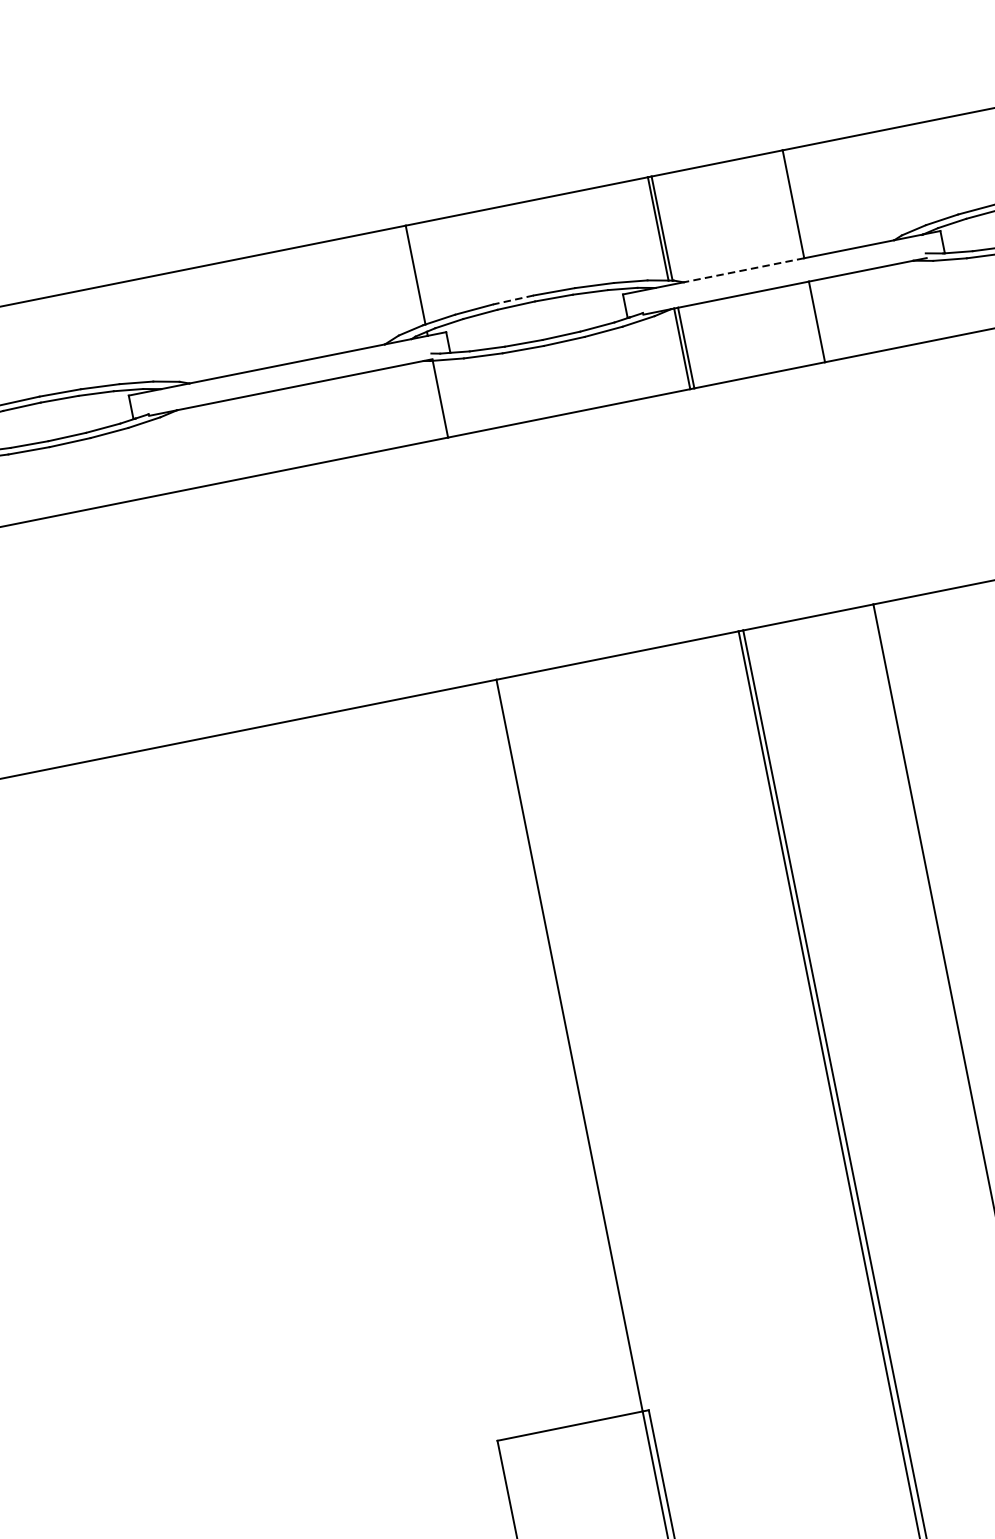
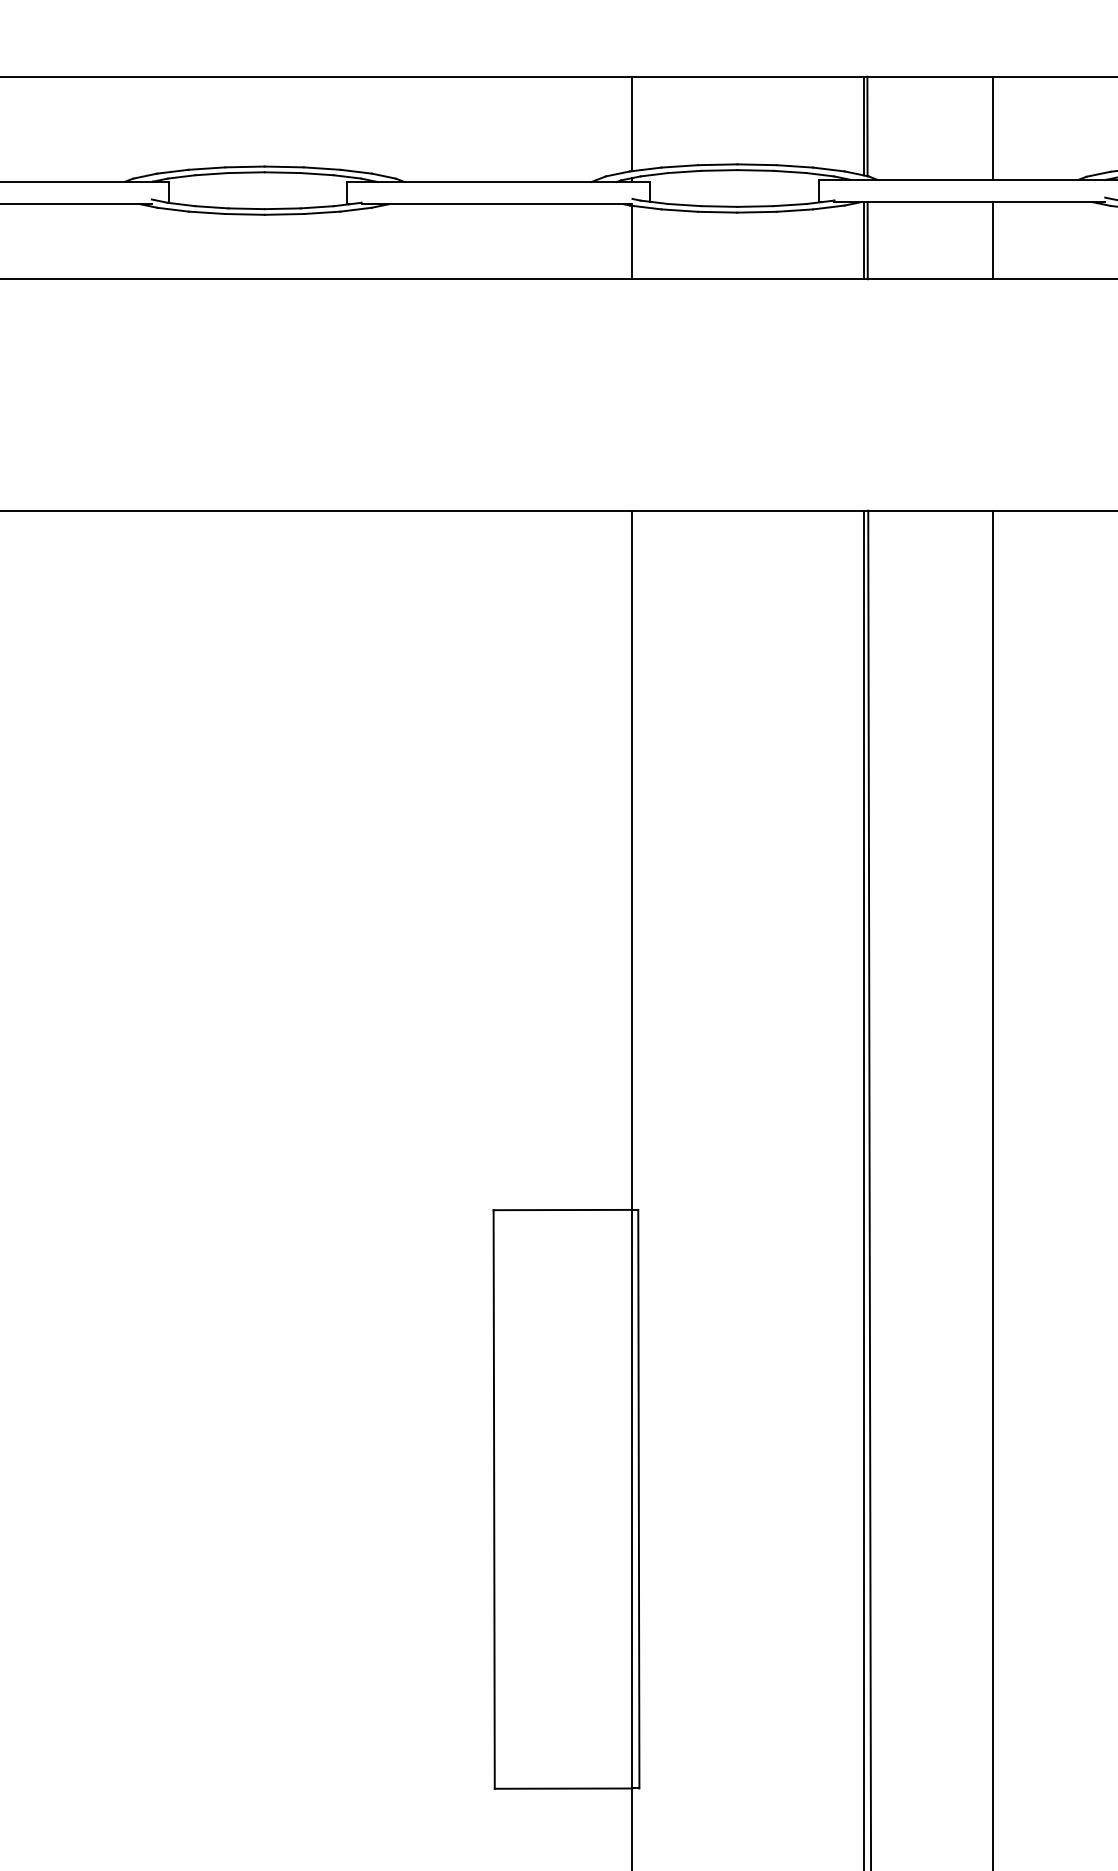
line: (744, 269) -> (935, 179), dashed -> solid
line: (513, 299) -> (717, 164), dashed -> solid

